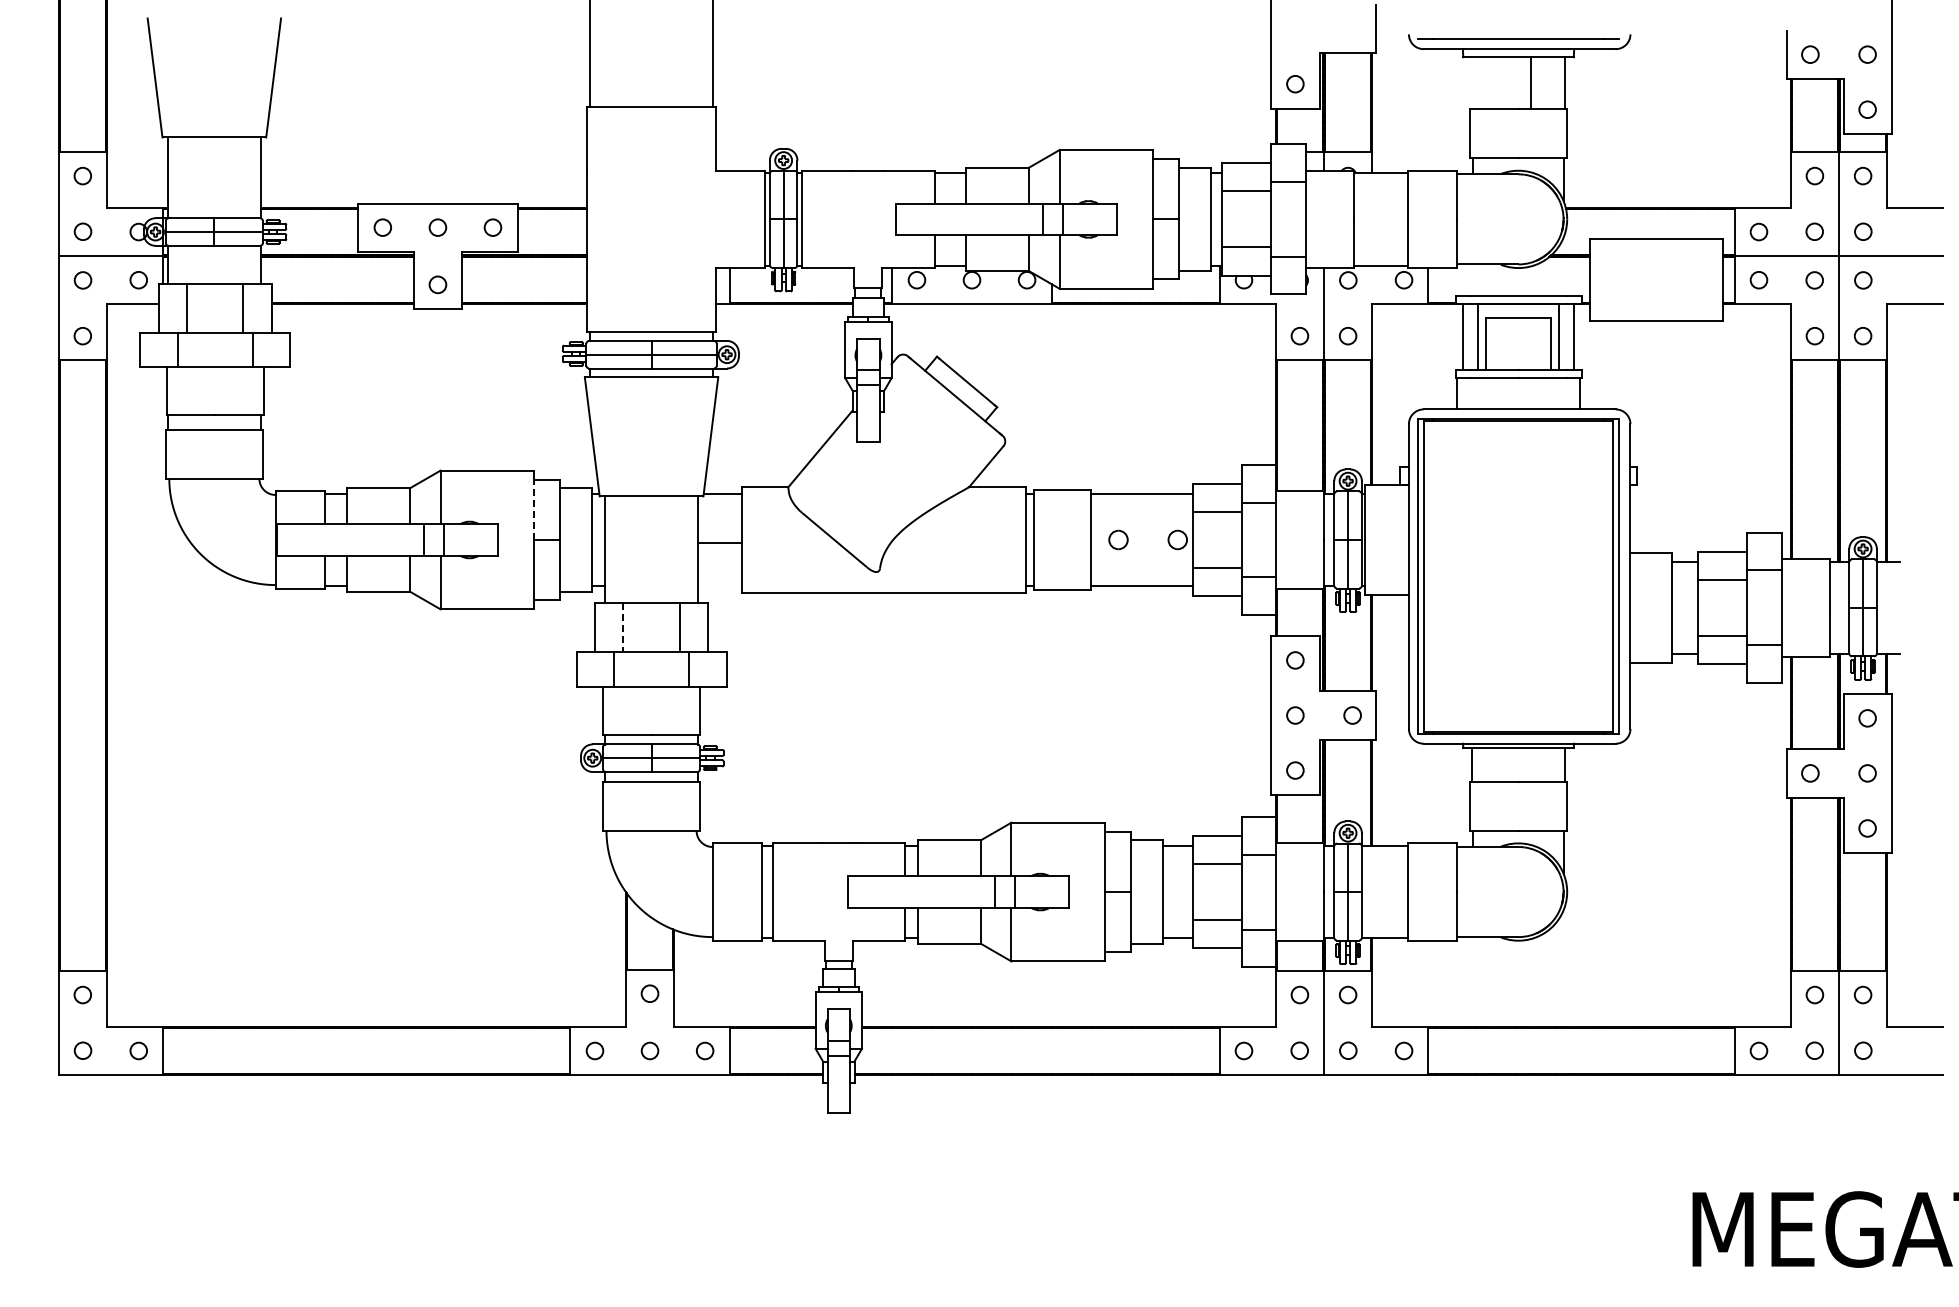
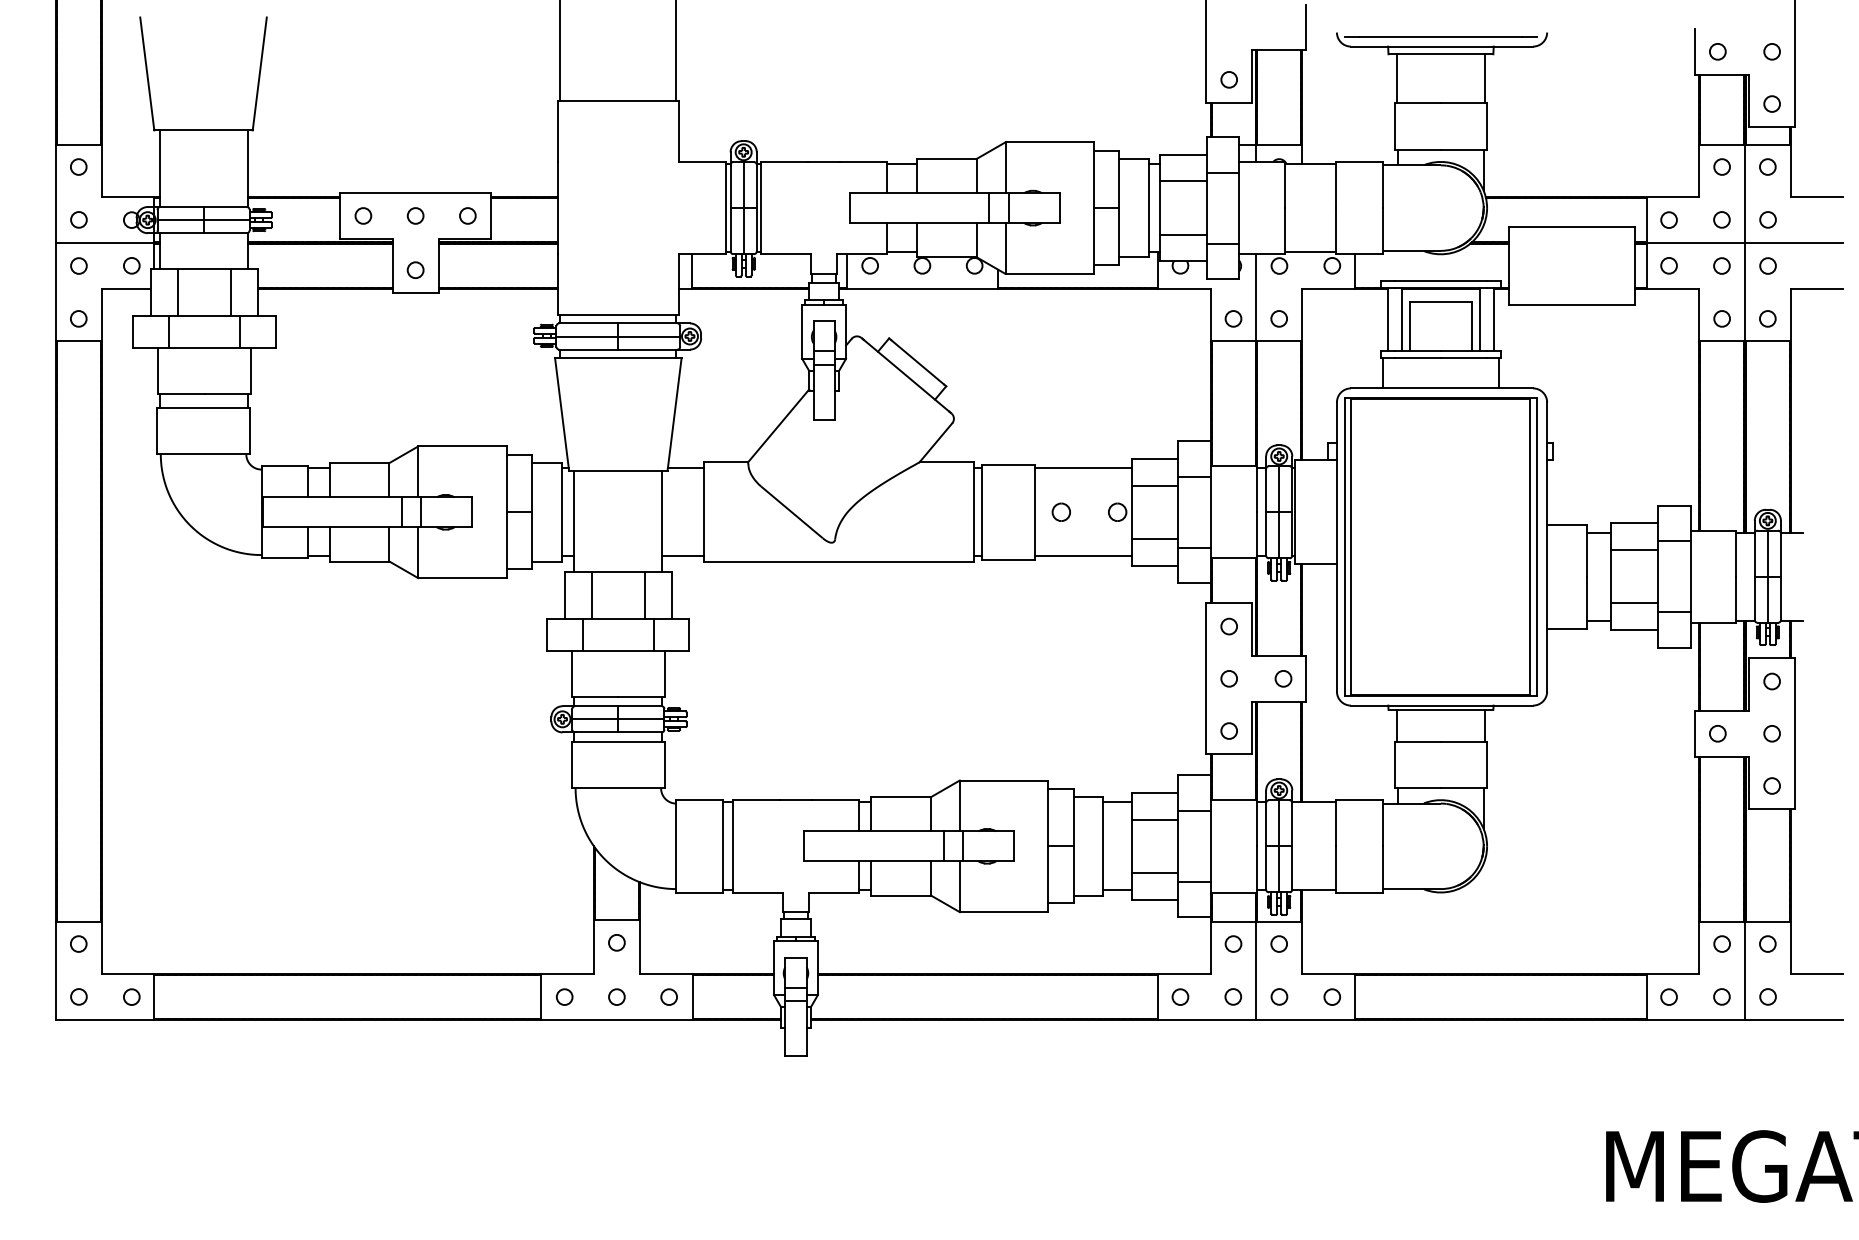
line: (1531, 83) -> (1397, 79), moved
line: (534, 509) -> (507, 483), dashed -> solid
line: (719, 543) -> (682, 556), moved
line: (623, 627) -> (591, 595), dashed -> solid

